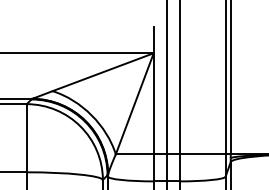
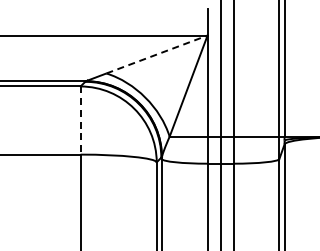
line: (103, 72) -> (157, 54), solid -> dashed
line: (26, 139) -> (80, 121), solid -> dashed

